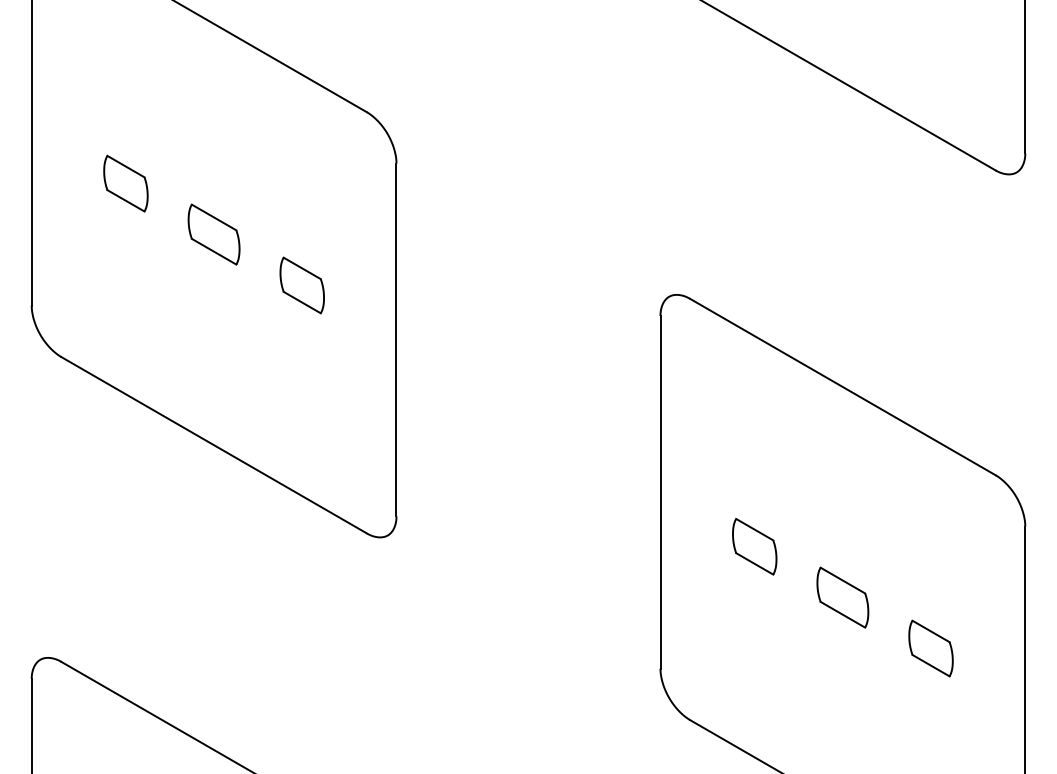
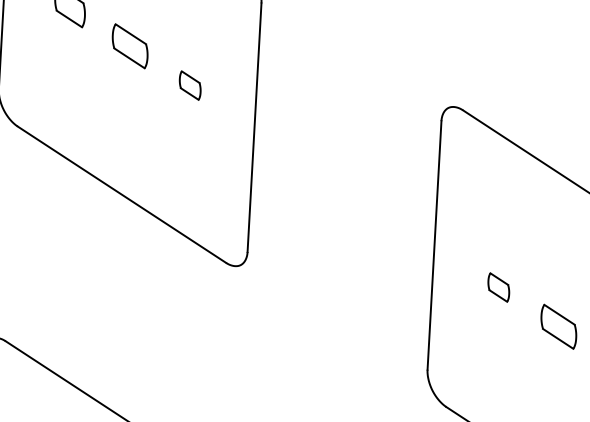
part: (301, 285) -> (189, 85), size x0.7
part: (754, 546) -> (498, 287), size x0.7

